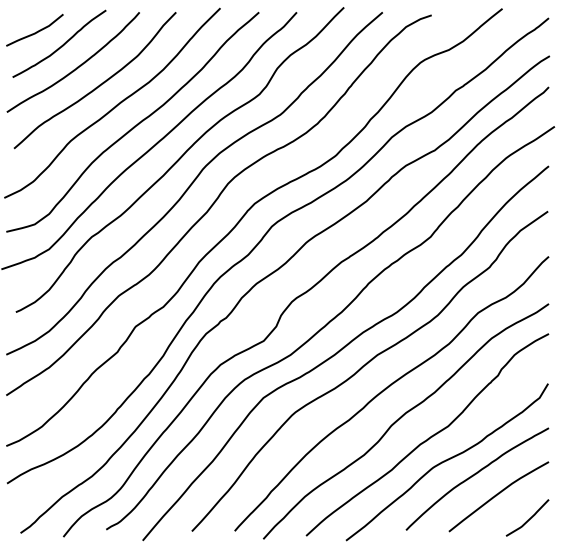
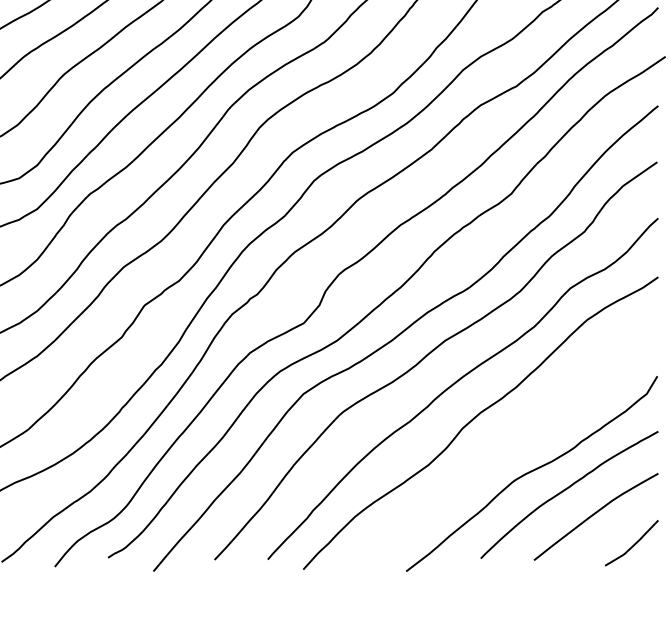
curve: (428, 437) -> (508, 443), removed

